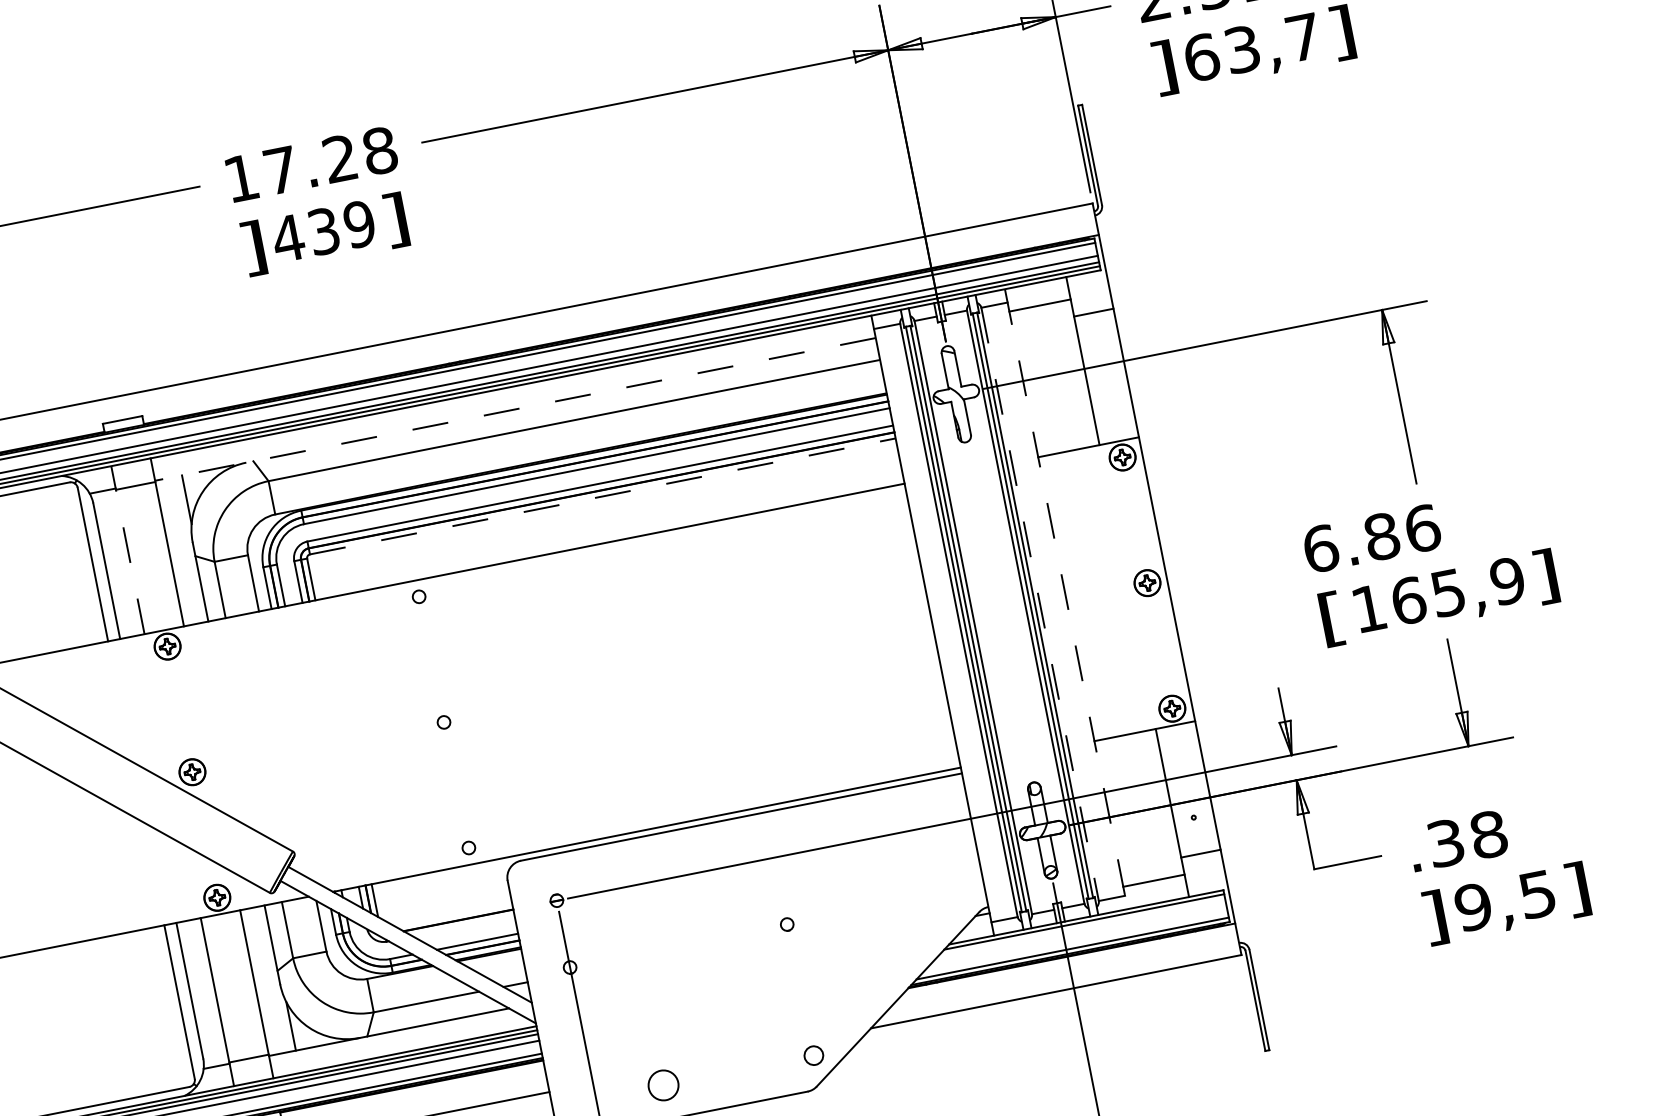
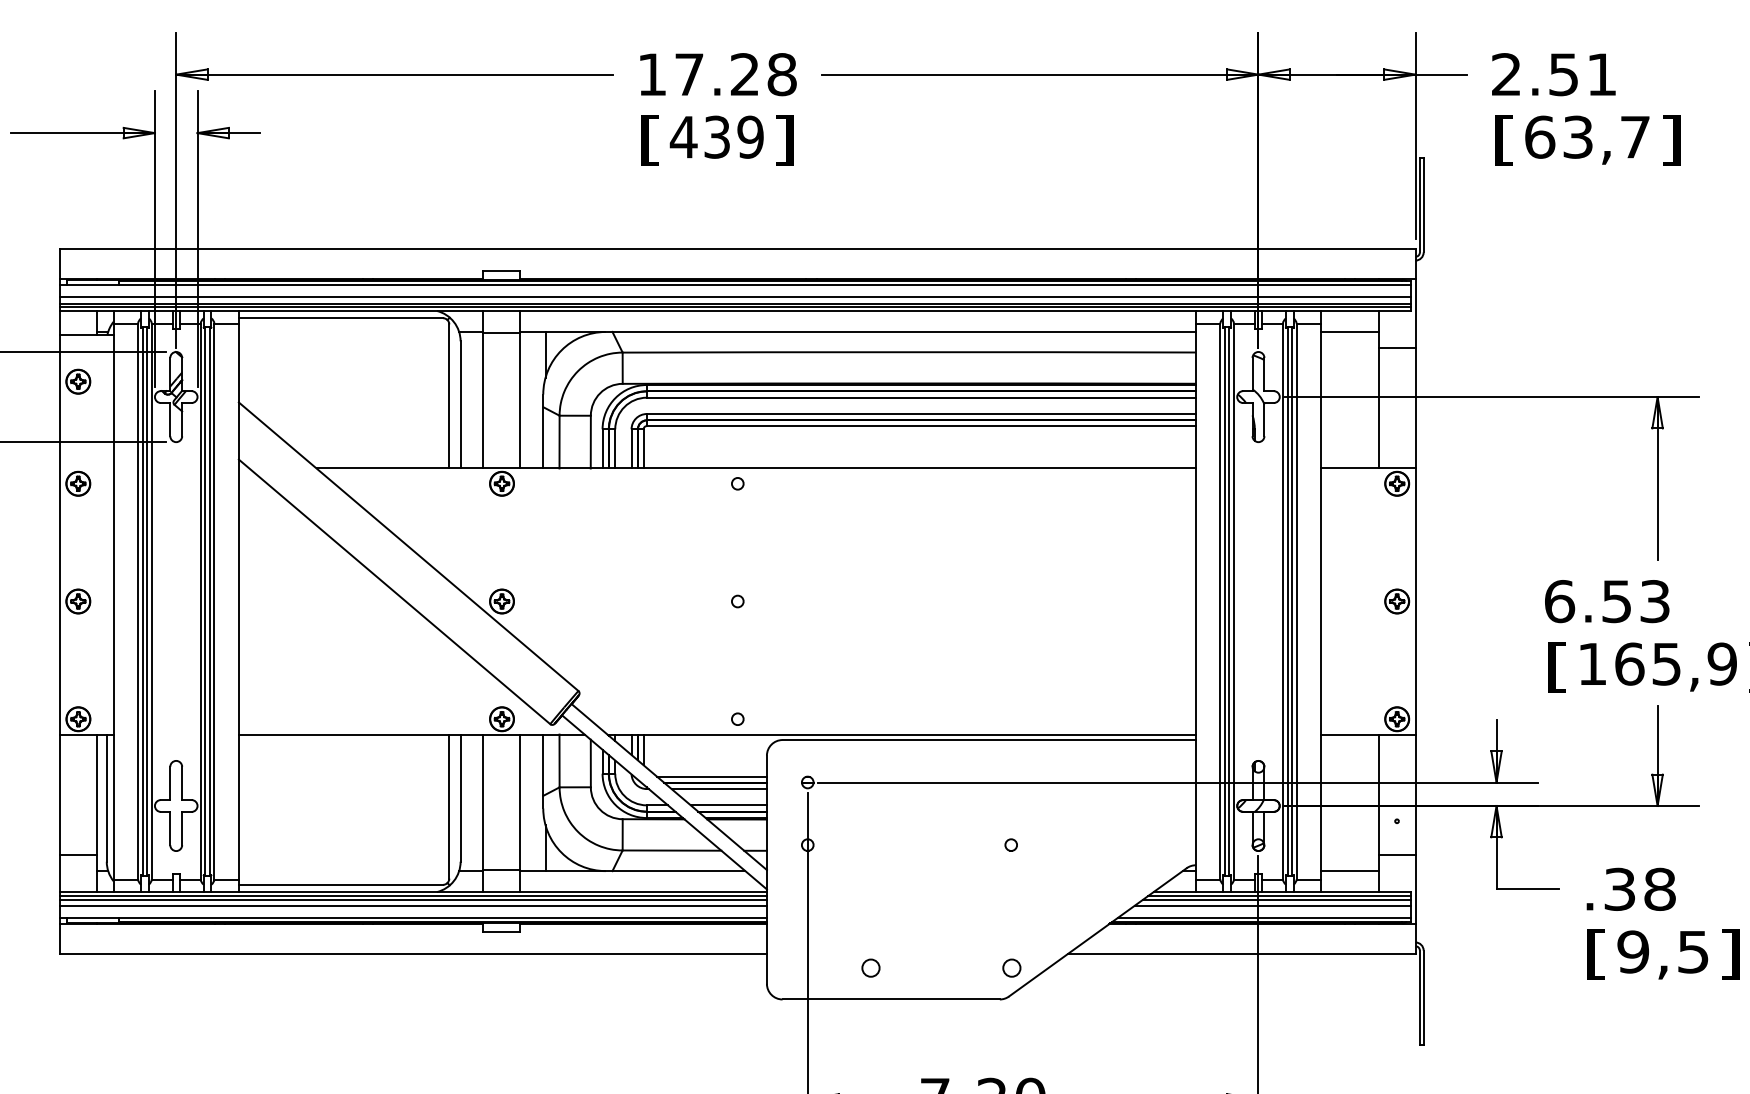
text: (1164, 68) -> (1504, 140), ] -> [
text: (253, 248) -> (650, 140), ] -> [
line: (515, 408) -> (858, 331), dashed -> solid
line: (603, 496) -> (921, 426), dashed -> solid
text: (1402, 532) -> (1636, 601), 6.86 -> 6.53
line: (127, 549) -> (483, 389), dashed -> solid
line: (1066, 599) -> (1321, 601), dashed -> solid
line: (1040, 605) -> (1296, 602), dashed -> solid
line: (453, 915) -> (711, 777), added
text: (1434, 917) -> (1596, 954), ] -> [
line: (1081, 926) -> (1276, 899), added
line: (463, 927) -> (718, 789), added
line: (1078, 933) -> (1272, 905), added
circle: (662, 1084) -> (870, 967), size x0.62

